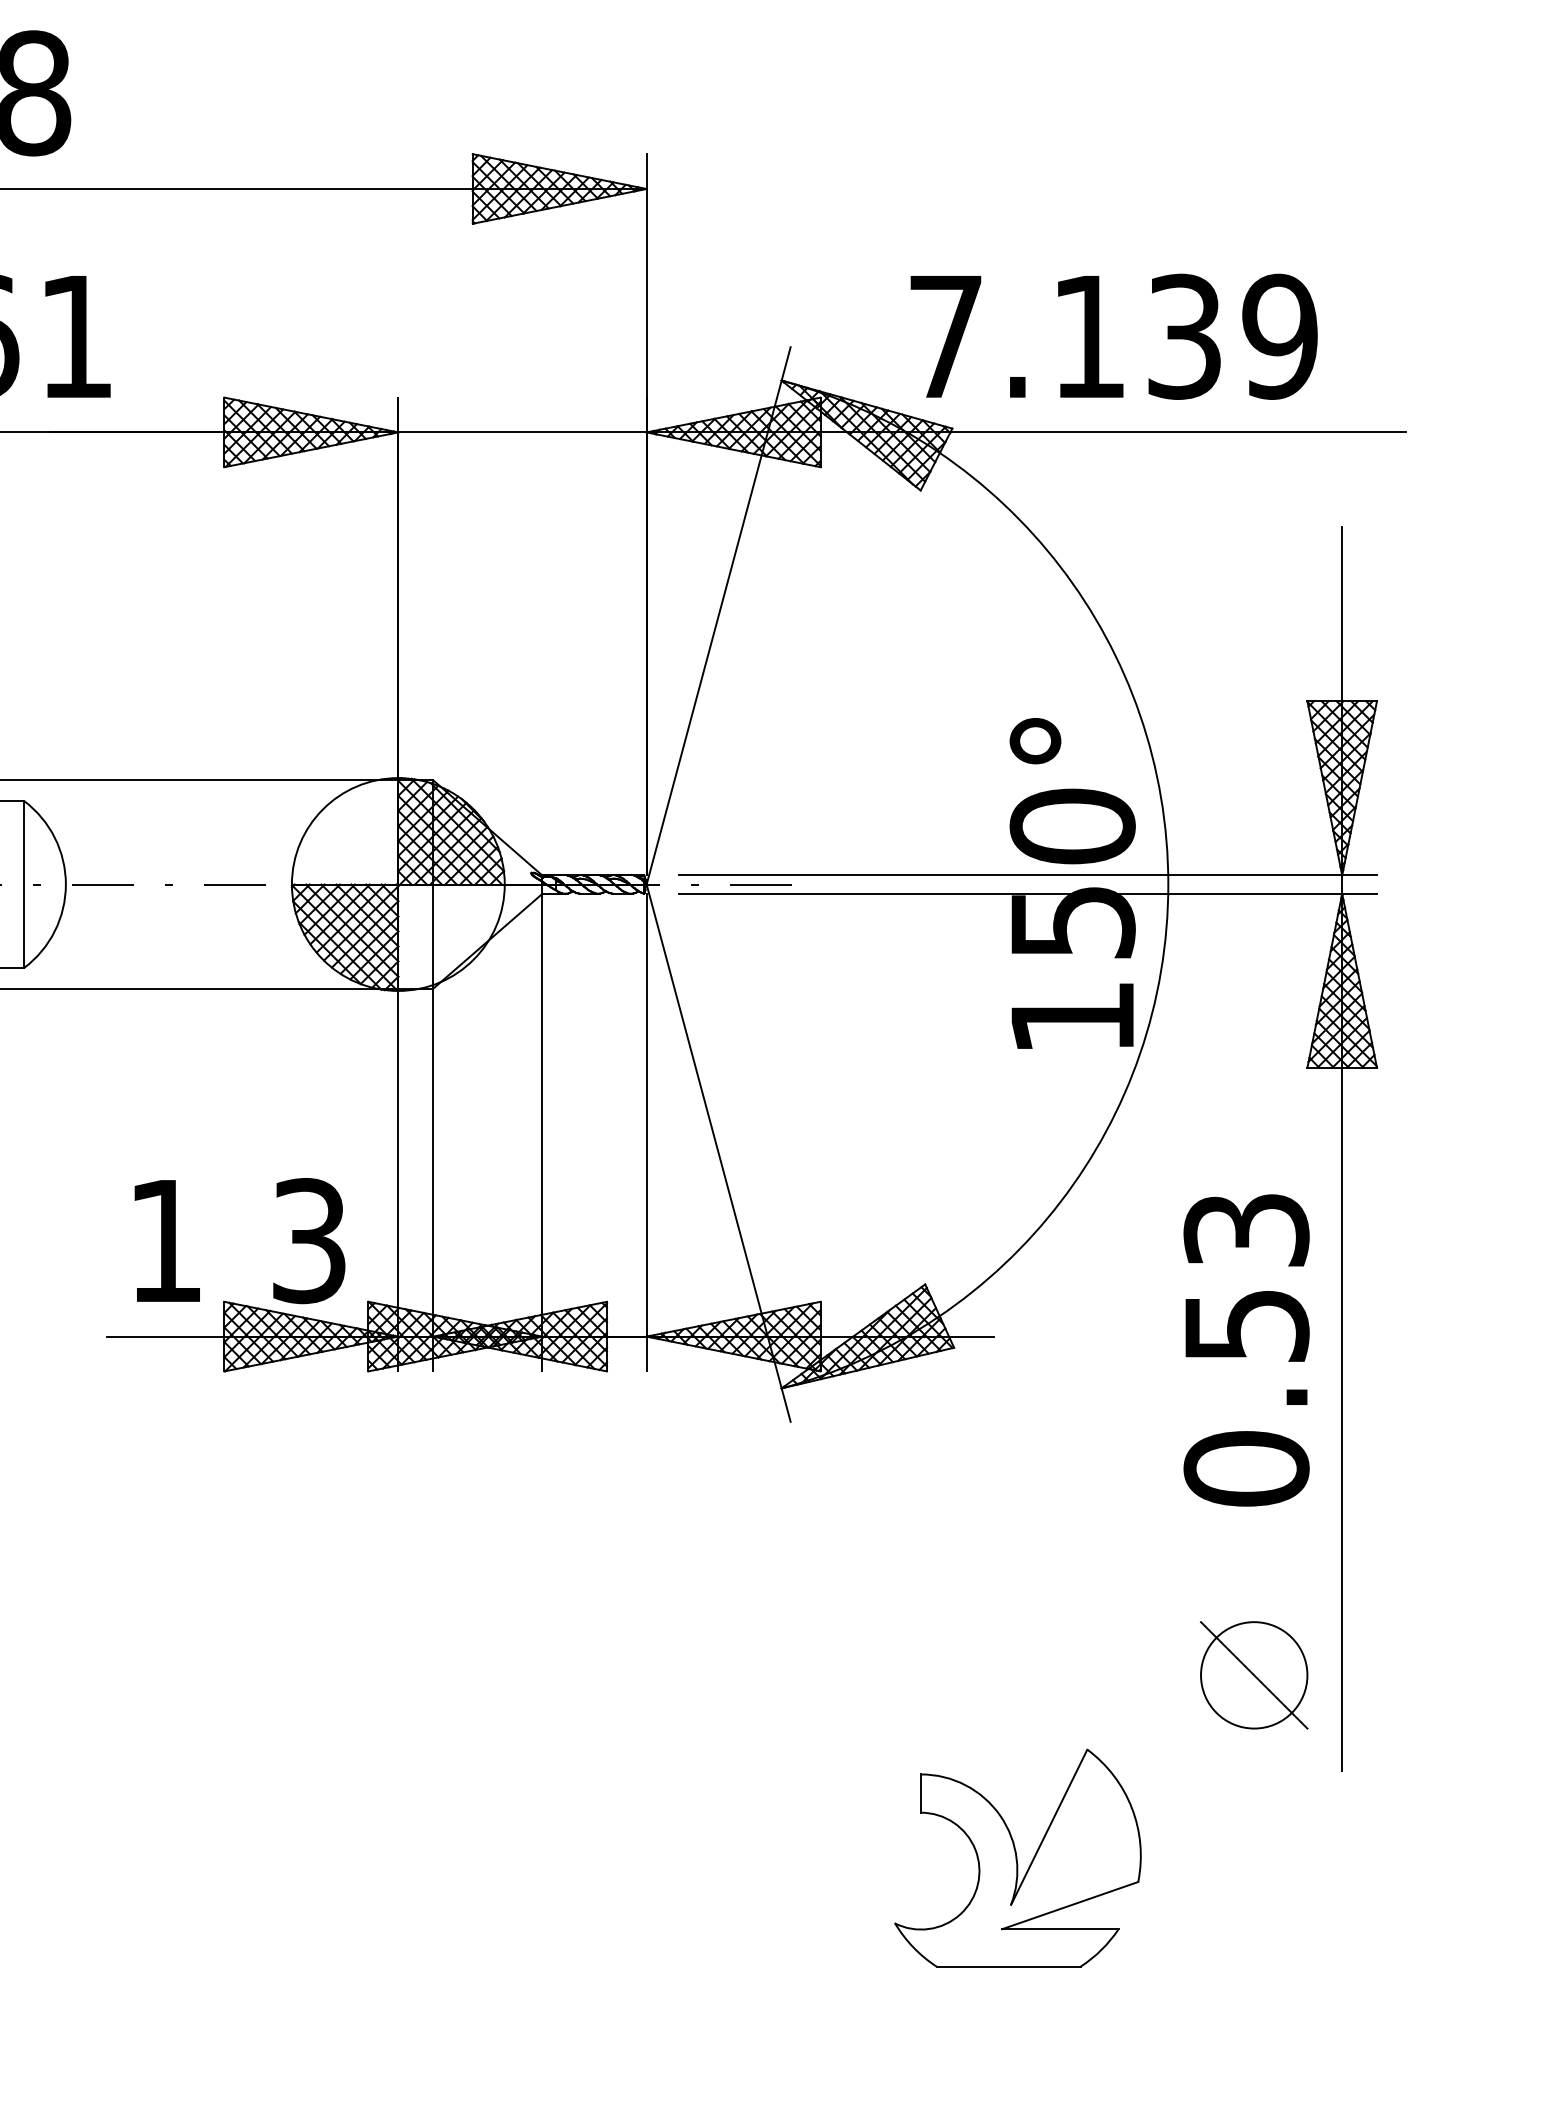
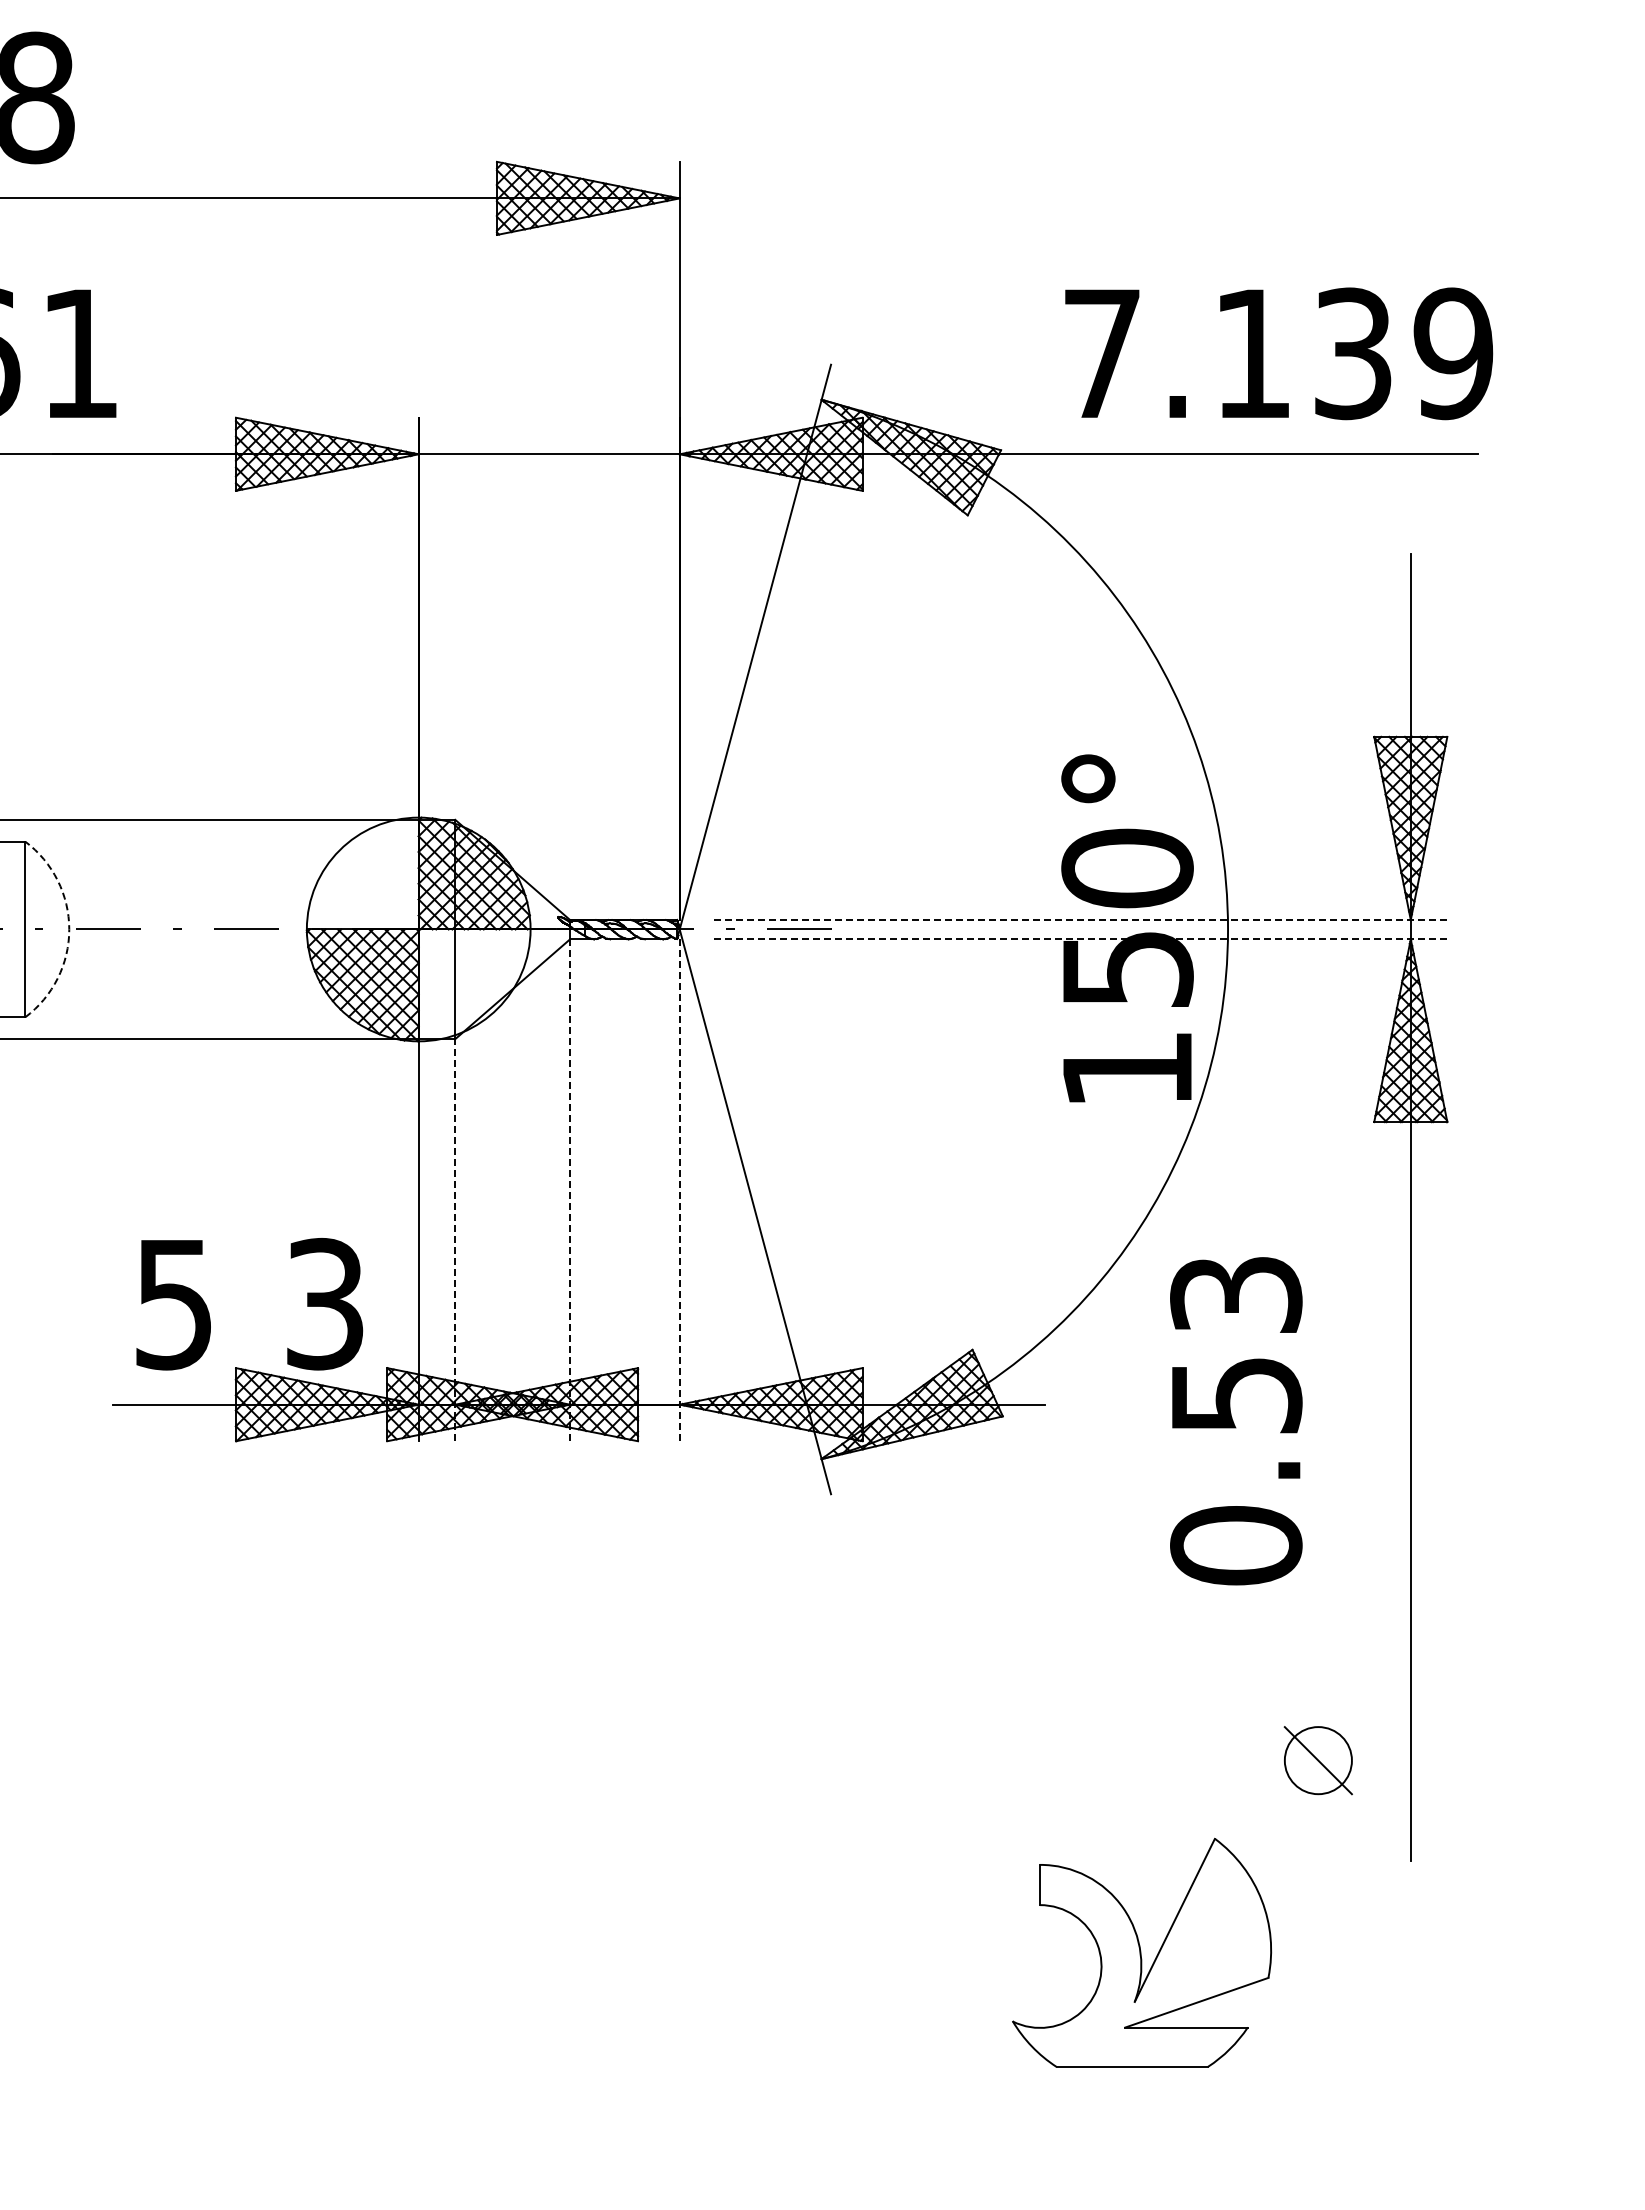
text: (1114, 336) -> (1279, 353), moved
line: (1027, 875) -> (1080, 919), solid -> dashed
arc: (66, 884) -> (69, 929), solid -> dashed
line: (1027, 894) -> (1080, 939), solid -> dashed
line: (542, 1132) -> (570, 1190), solid -> dashed
line: (646, 1132) -> (679, 1190), solid -> dashed
line: (433, 1179) -> (455, 1239), solid -> dashed
text: (165, 1242) -> (173, 1305), 1 -> 5
text: (1246, 1350) -> (1236, 1421), moved
part: (1254, 1675) -> (1318, 1760), size x0.6
part: (1018, 1857) -> (1142, 1952), moved

